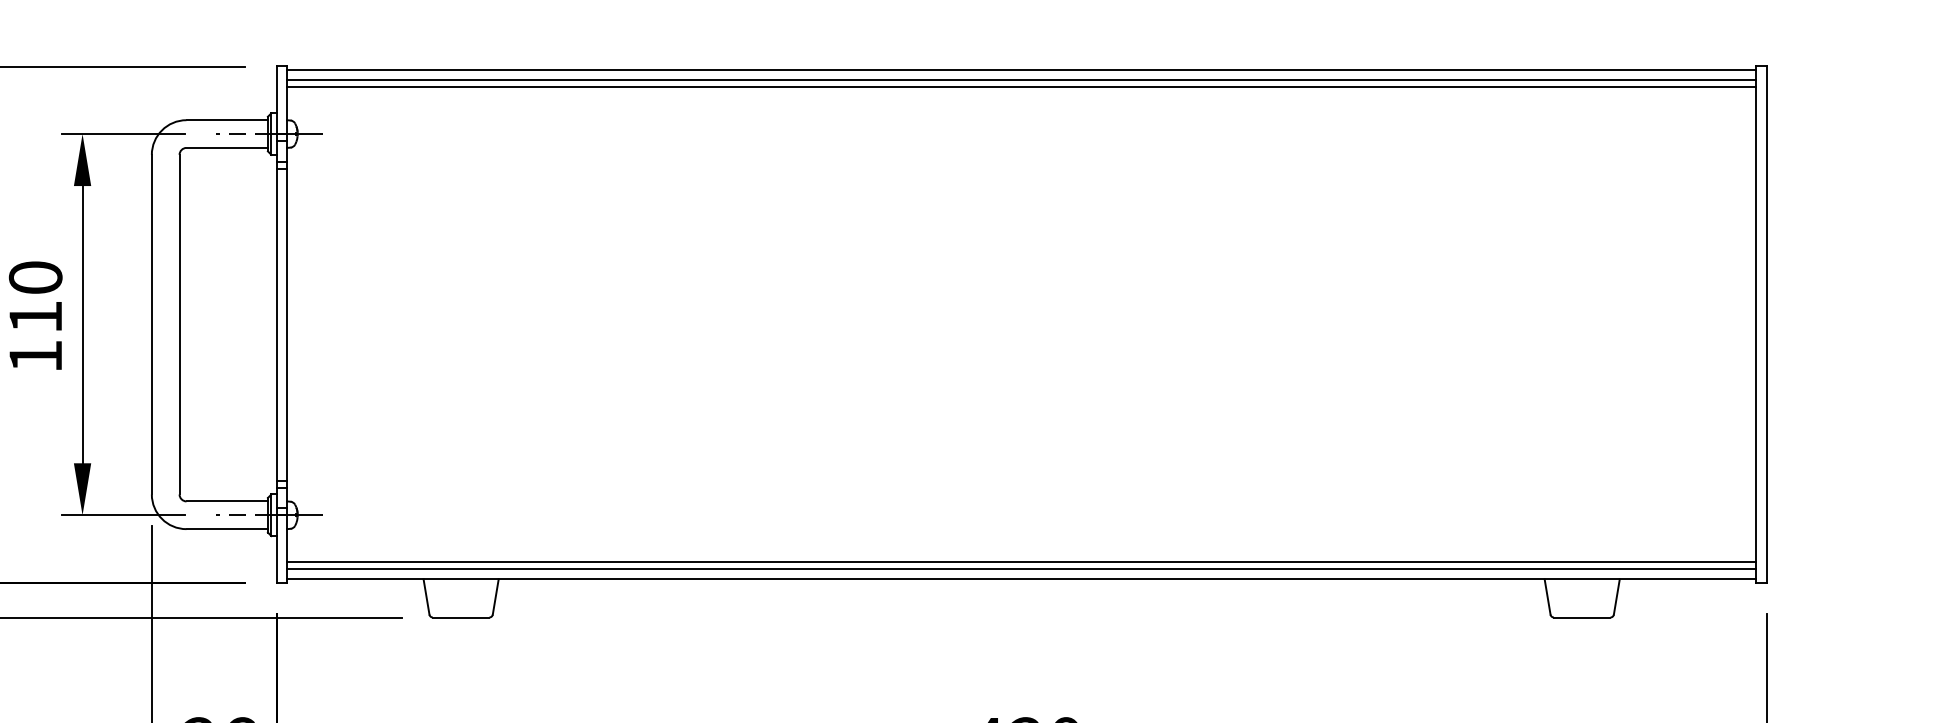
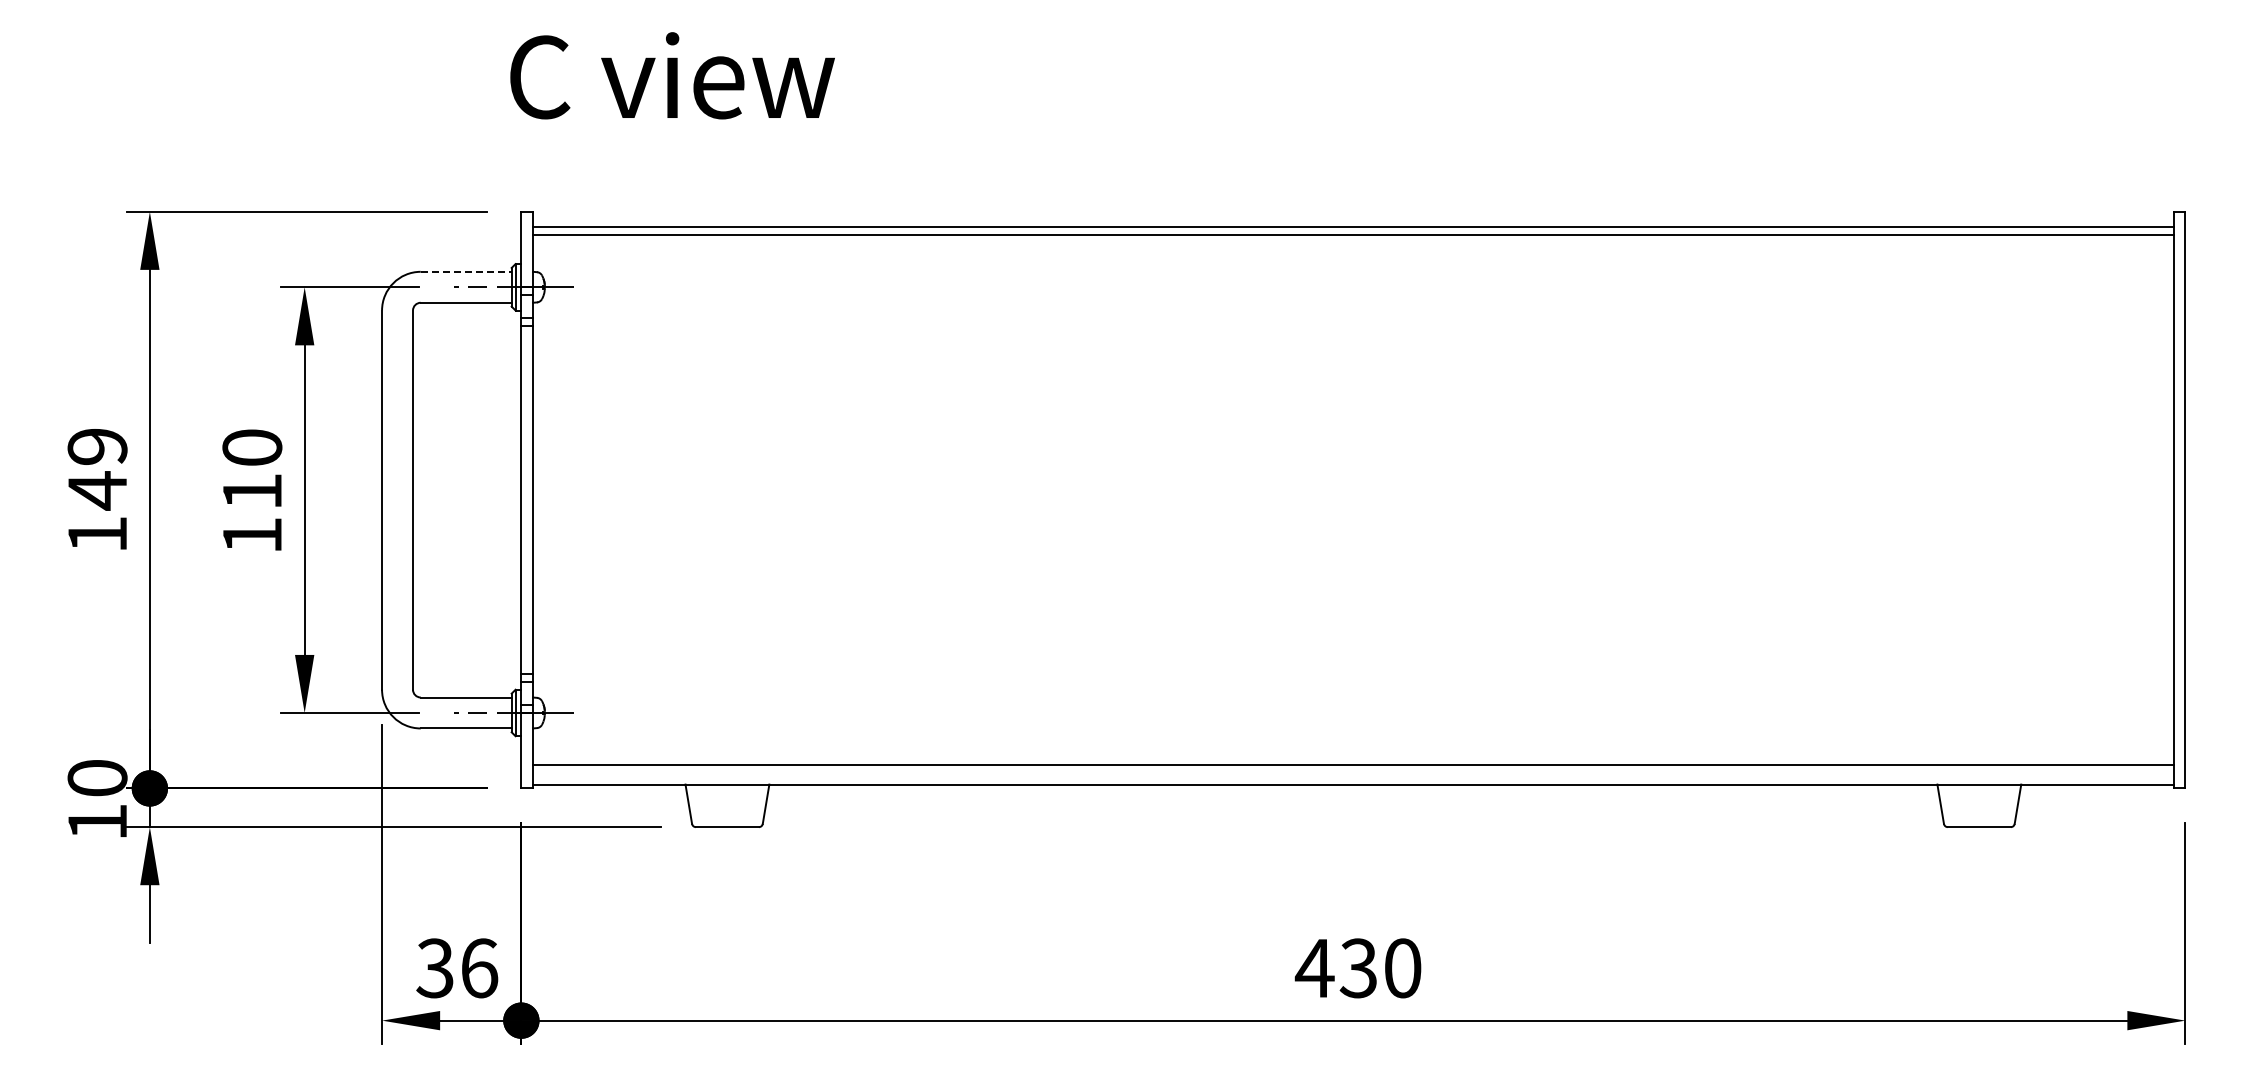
line: (1020, 69) -> (1352, 215), removed
line: (227, 119) -> (466, 271), solid -> dashed
line: (1020, 568) -> (1352, 772), removed

